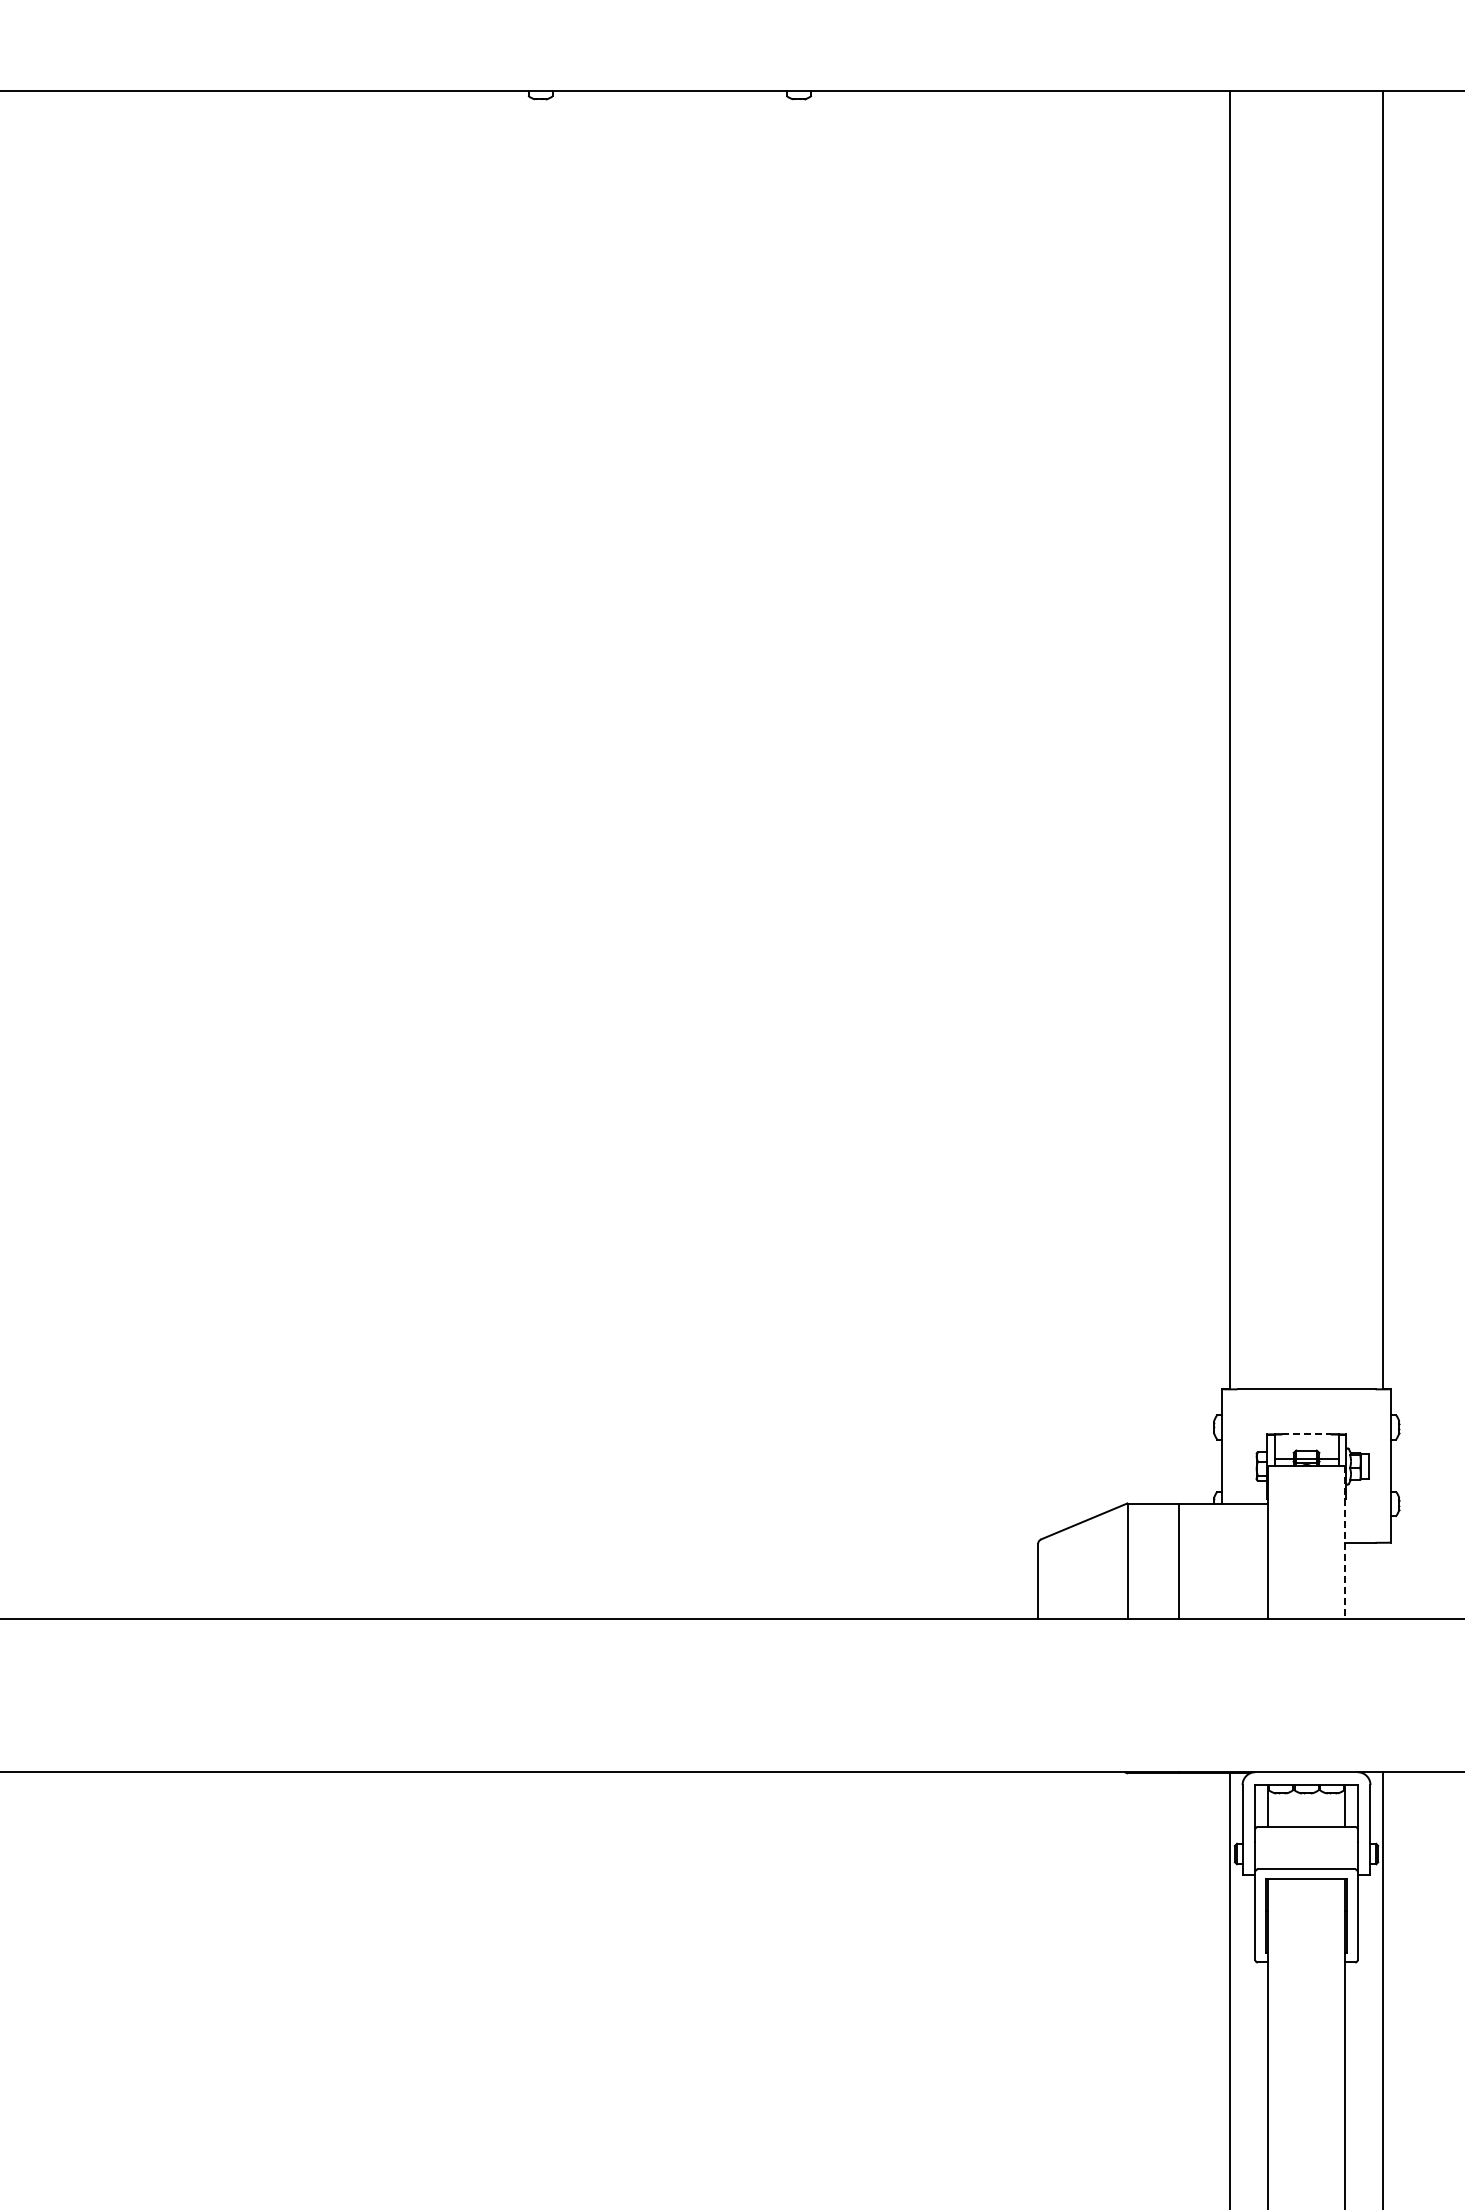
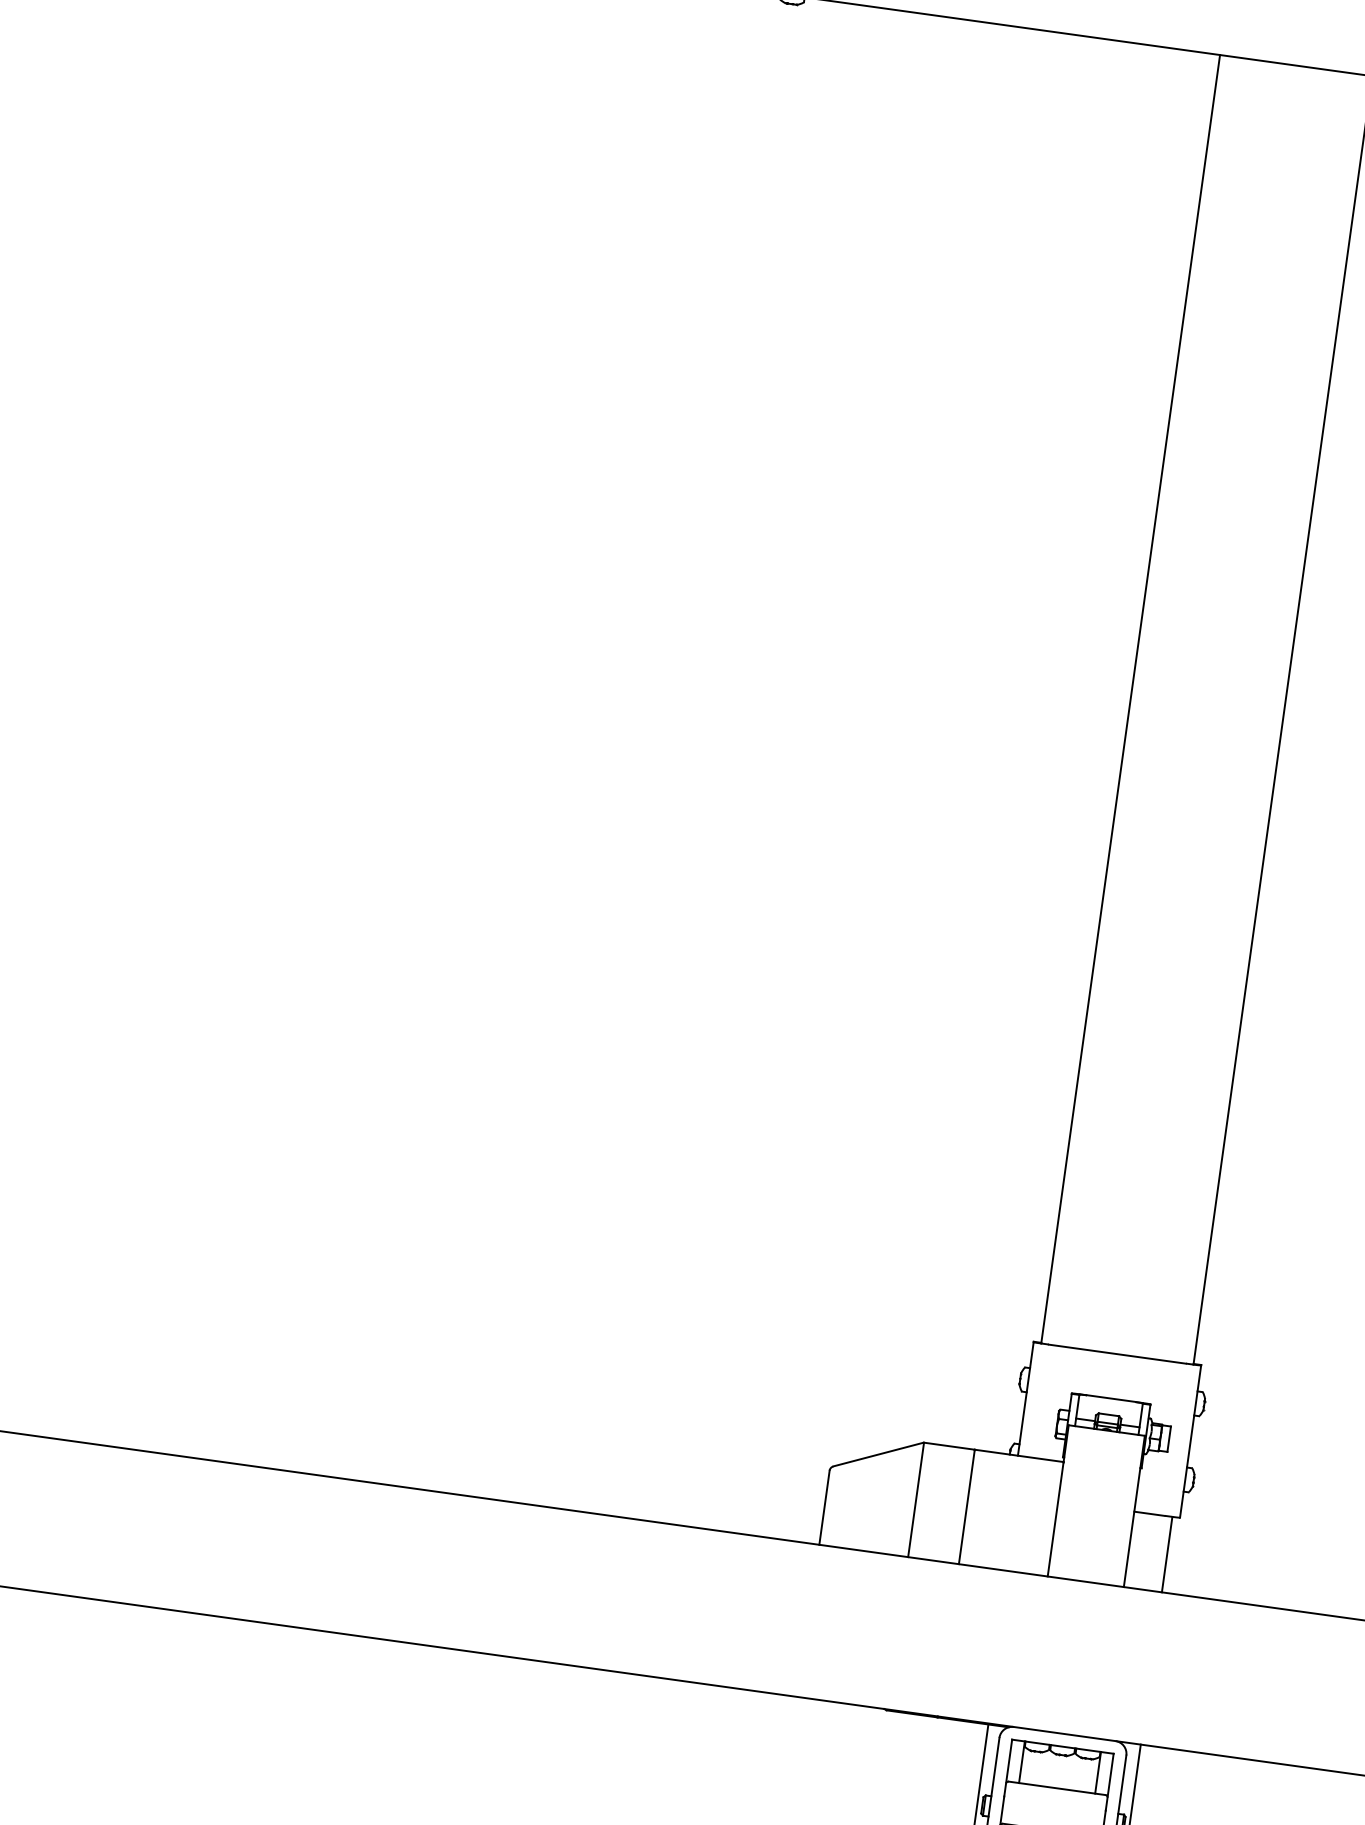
line: (1307, 1434) -> (1112, 1398), dashed -> solid
line: (1344, 1543) -> (1133, 1512), dashed -> solid
line: (1383, 1580) -> (1167, 1554), added

